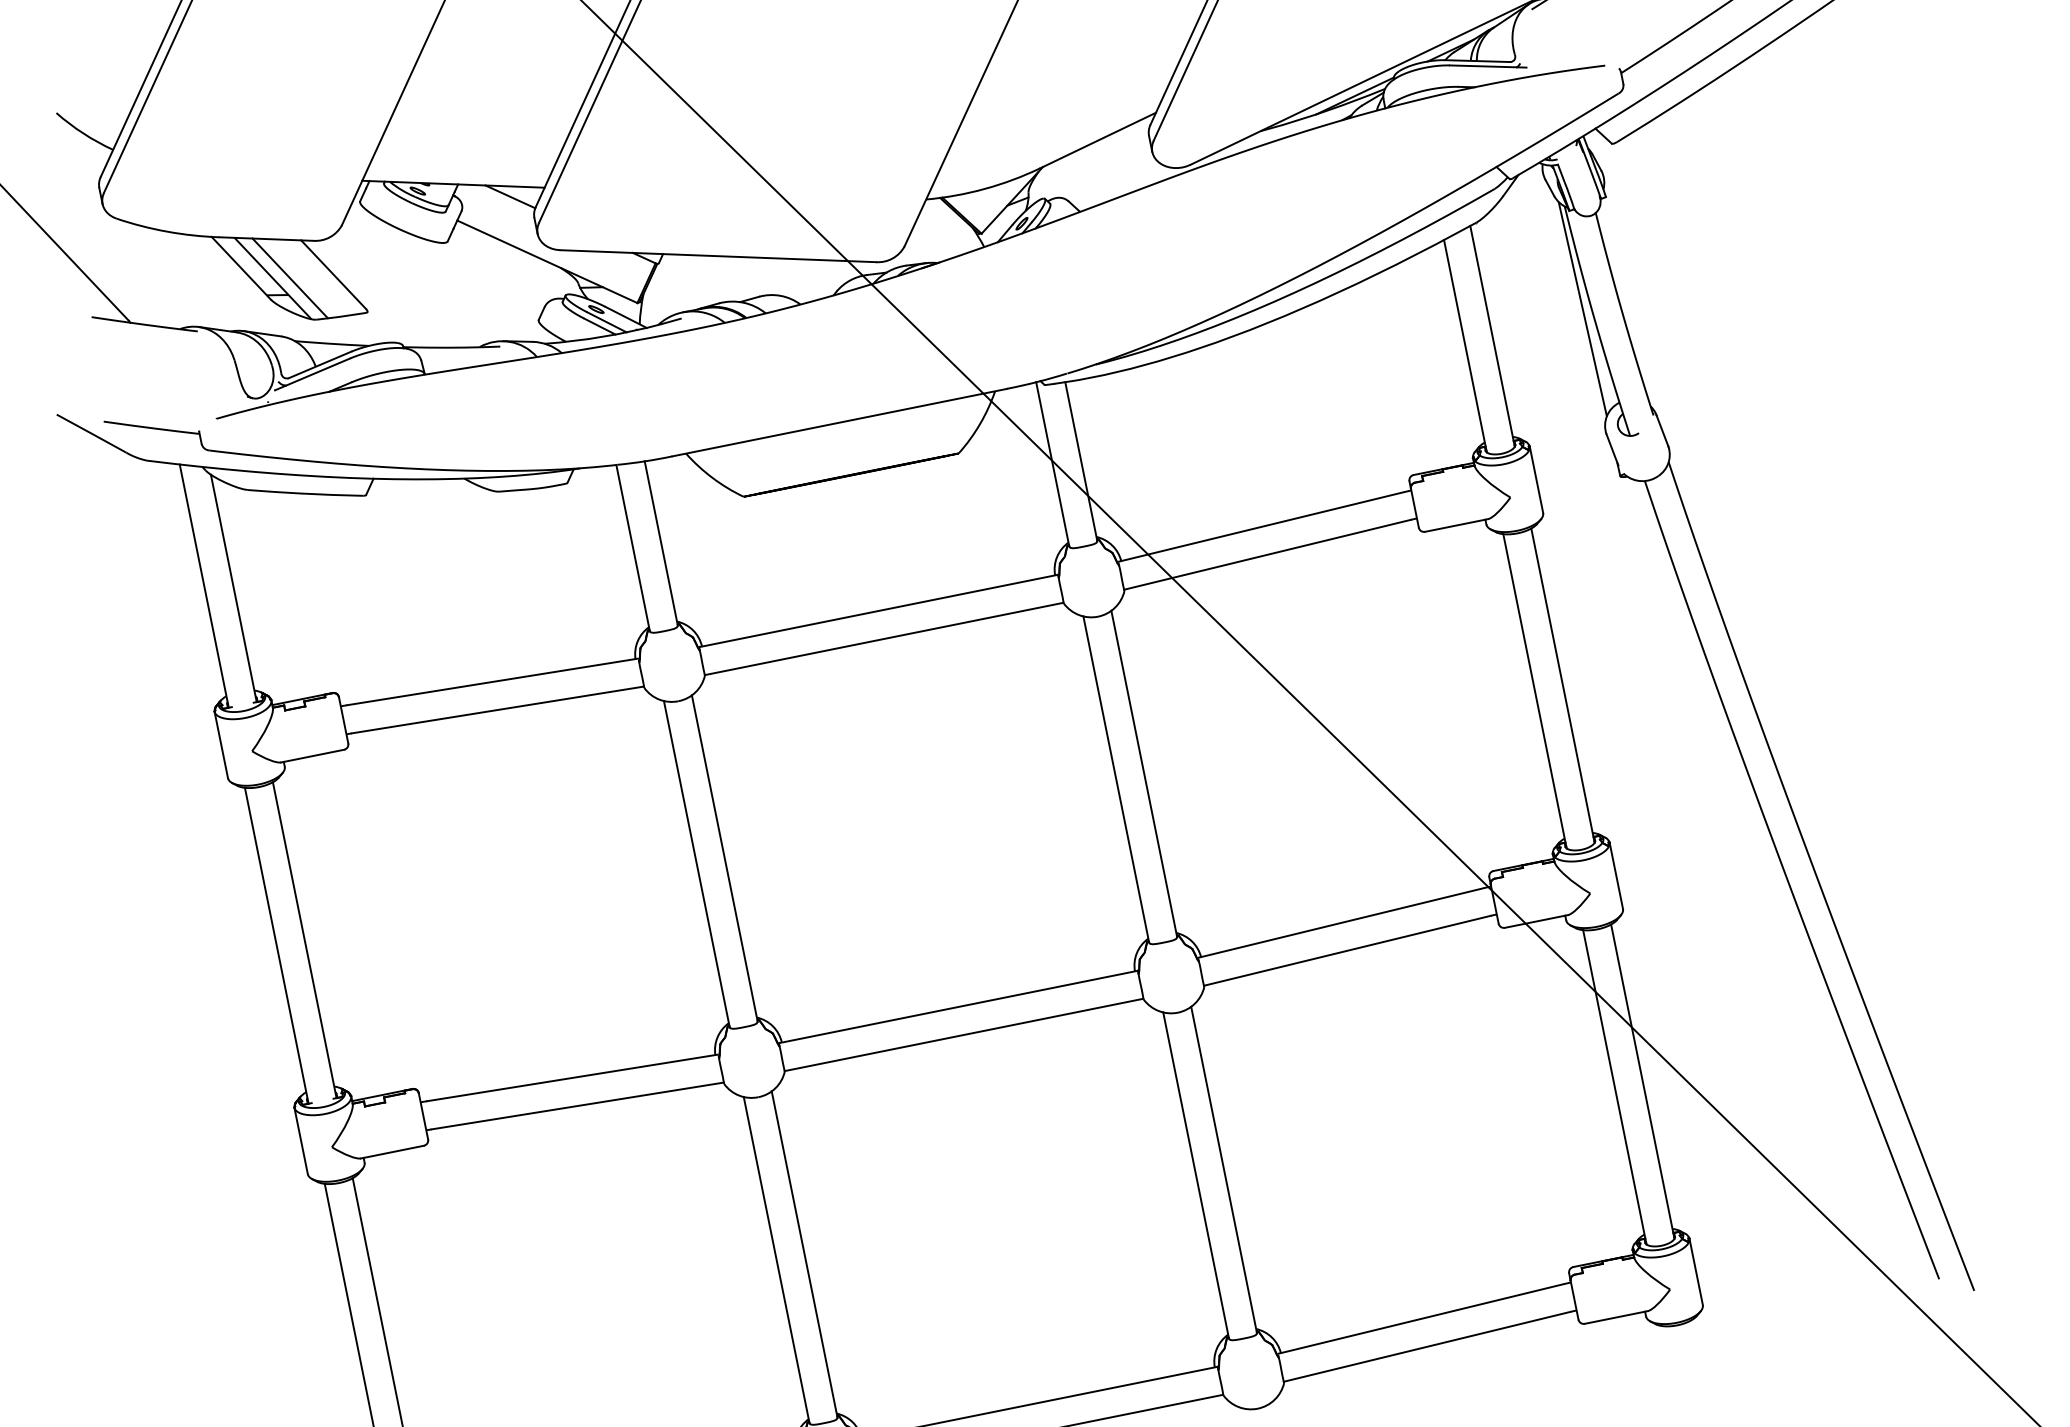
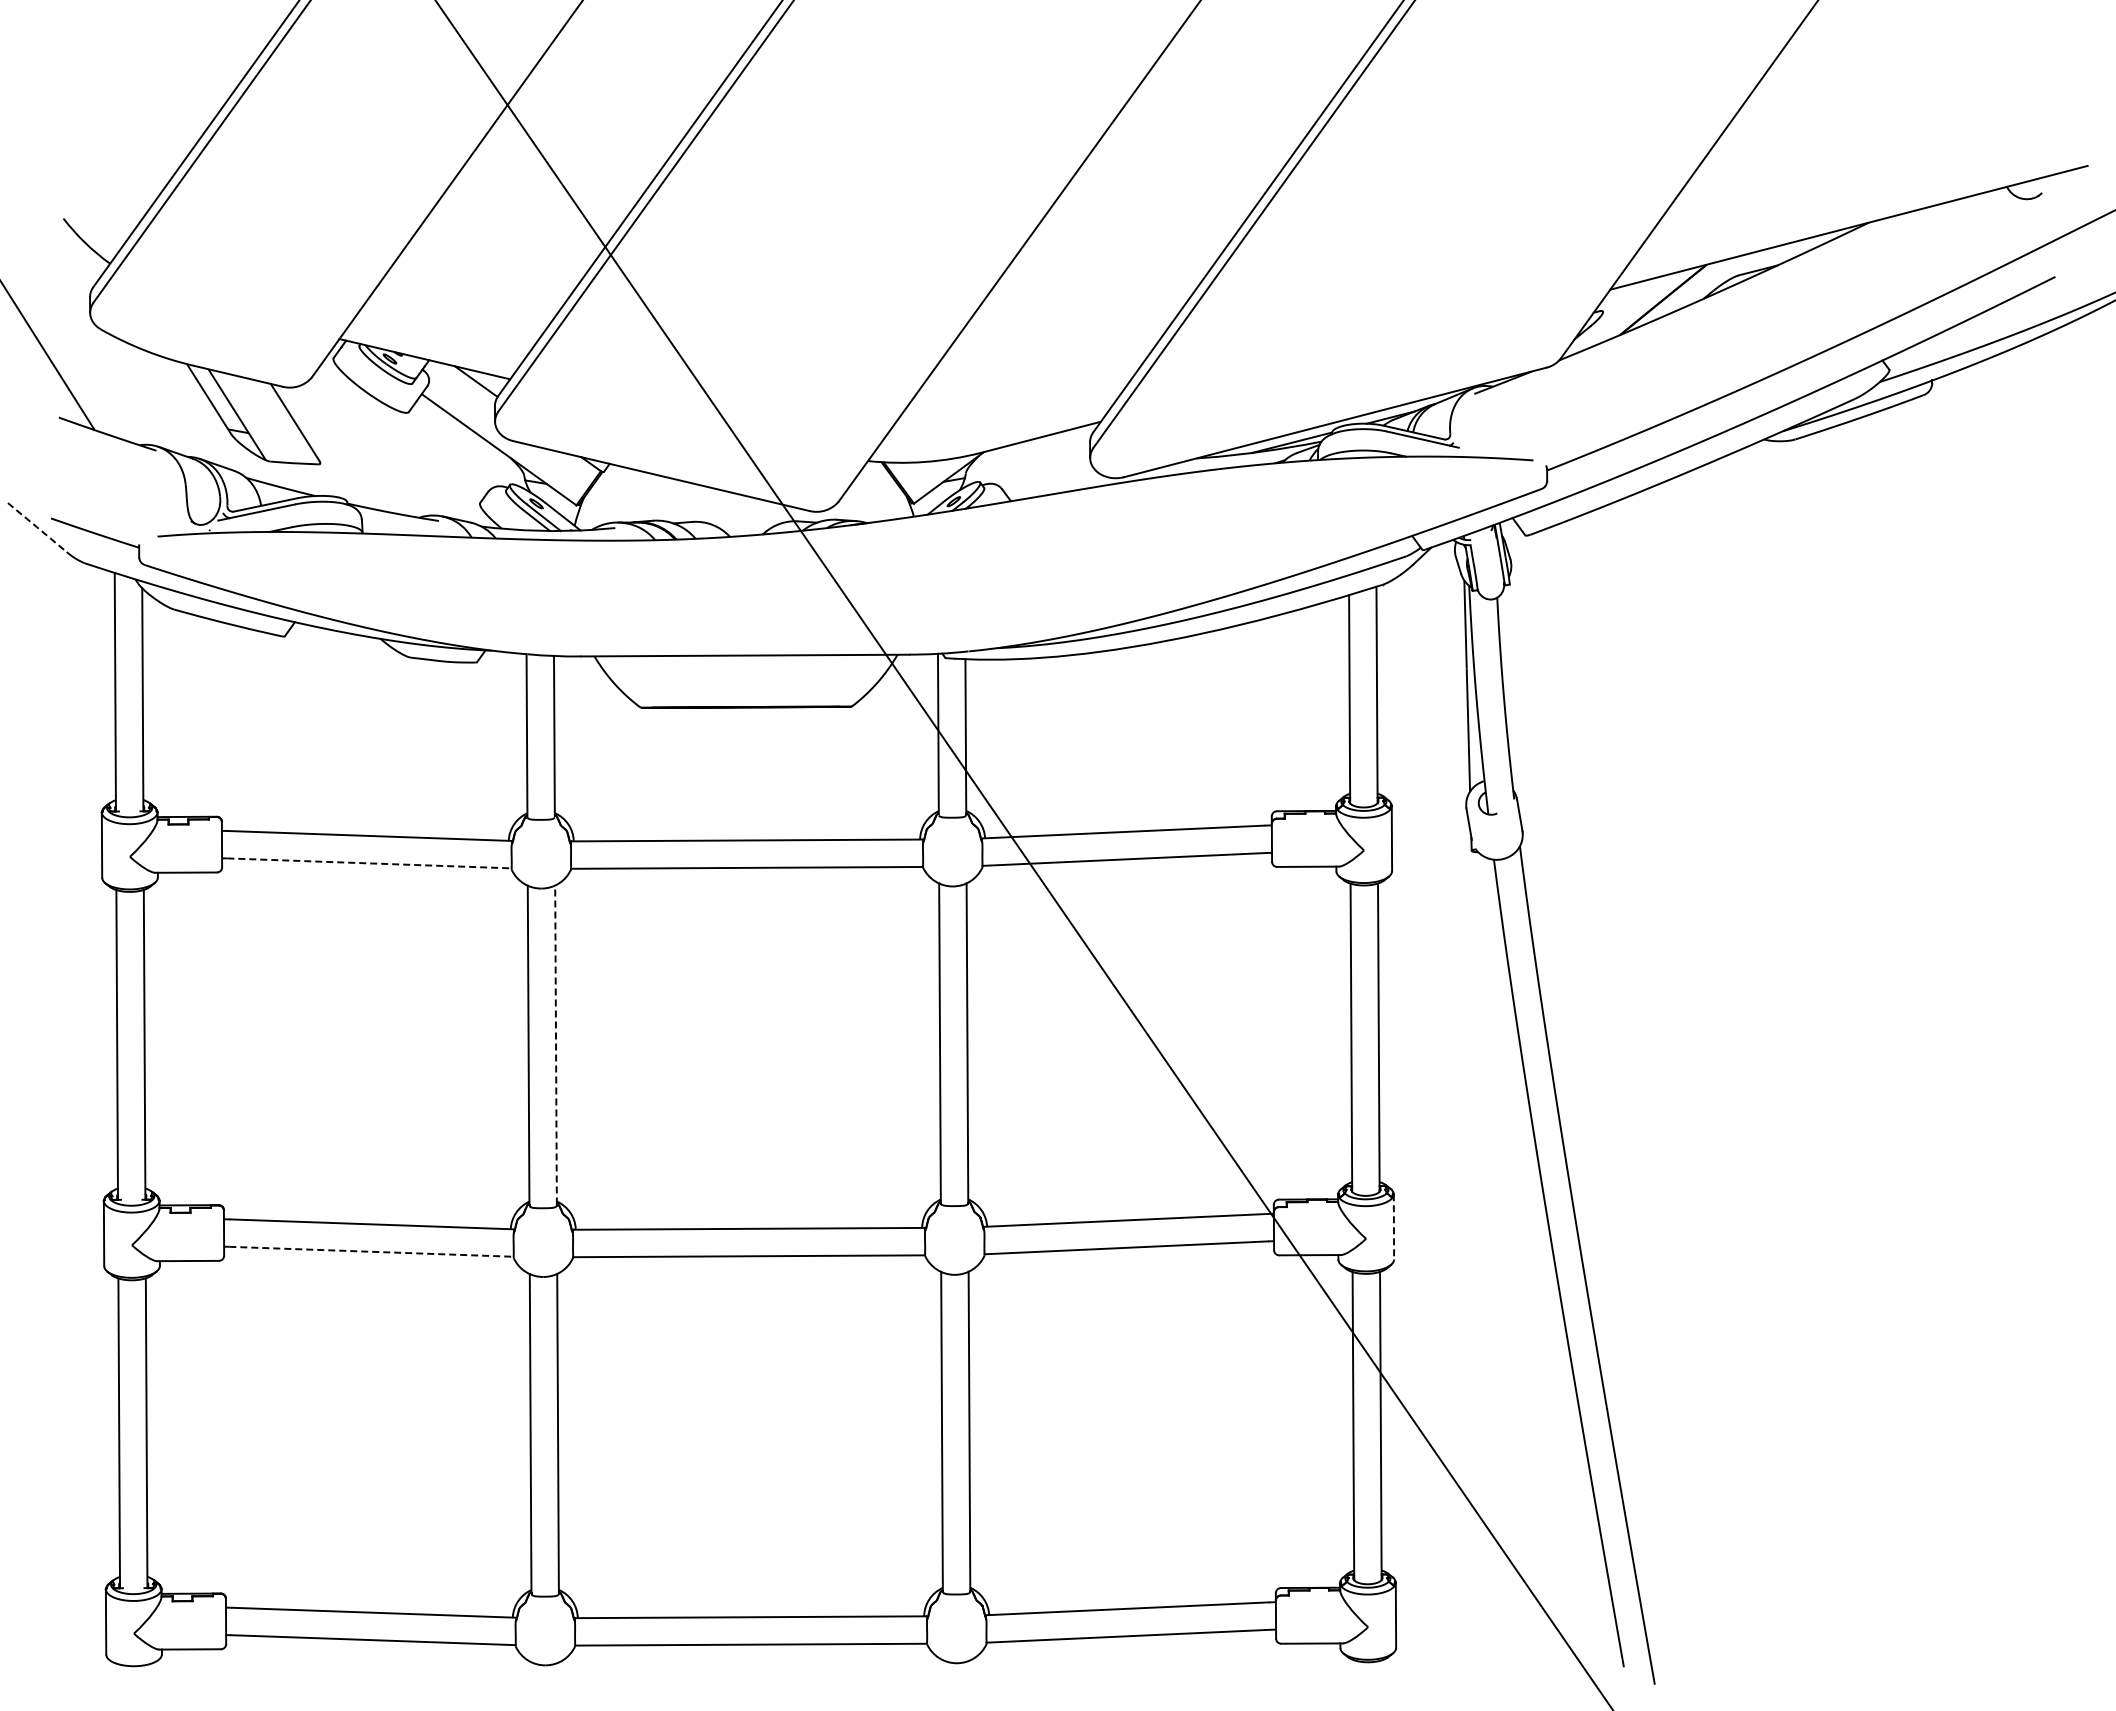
line: (290, 278) -> (253, 417), removed
line: (91, 433) -> (37, 527), solid -> dashed
line: (497, 710) -> (369, 863), solid -> dashed
line: (725, 857) -> (556, 1044), solid -> dashed
line: (1615, 875) -> (1393, 1226), solid -> dashed
line: (578, 1105) -> (372, 1251), solid -> dashed

